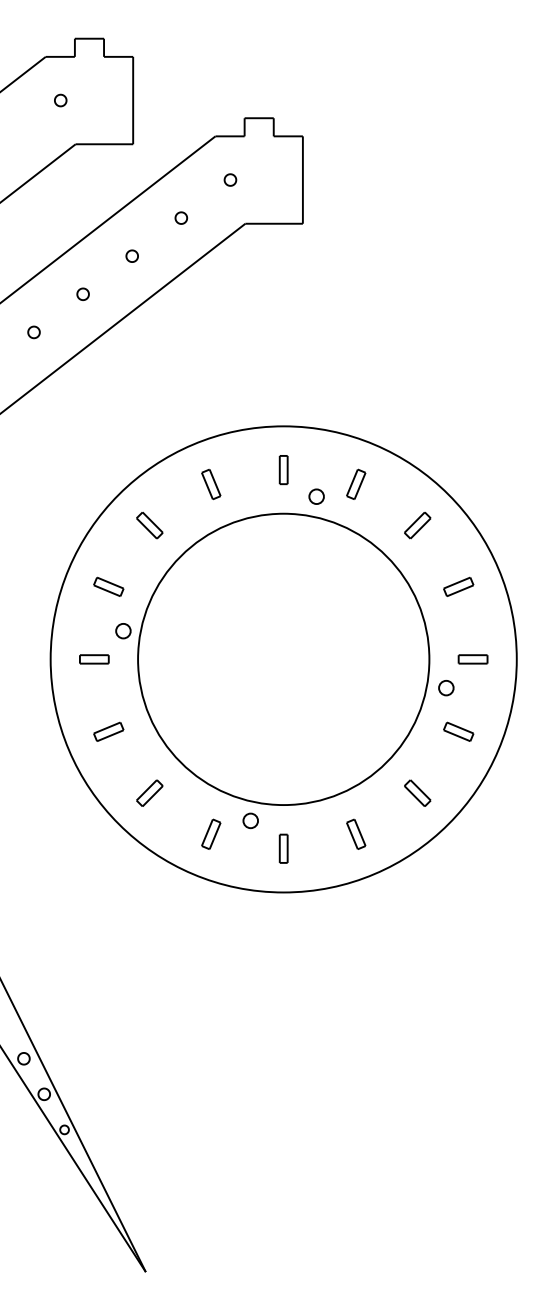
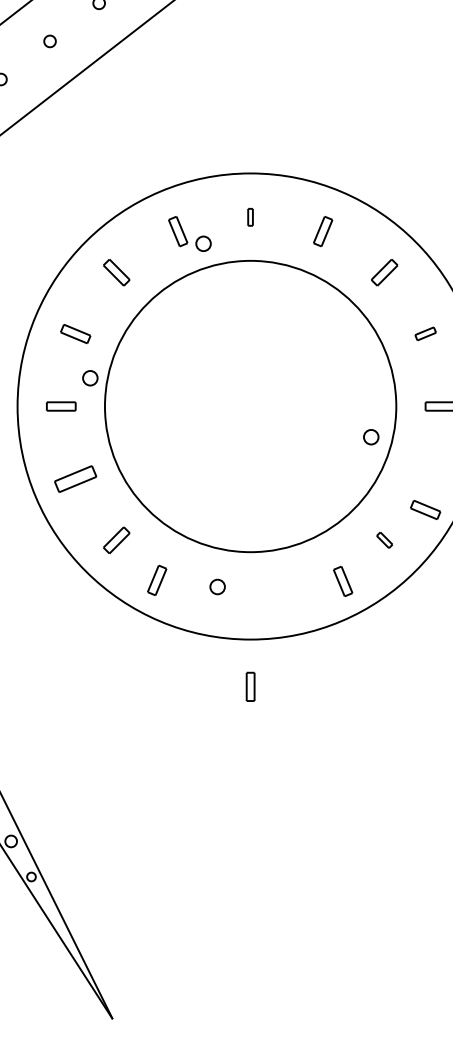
part: (283, 470) -> (250, 217), size x0.6
part: (316, 496) -> (203, 243), moved
part: (458, 586) -> (425, 333), size x0.7
part: (446, 688) -> (371, 437), moved
part: (108, 731) -> (75, 478), size x1.4
part: (458, 731) -> (425, 509), moved
part: (417, 792) -> (384, 539), size x0.6
part: (250, 820) -> (217, 586), moved
part: (211, 833) -> (157, 579), moved
part: (356, 833) -> (343, 580), moved
part: (283, 848) -> (250, 686), moved

